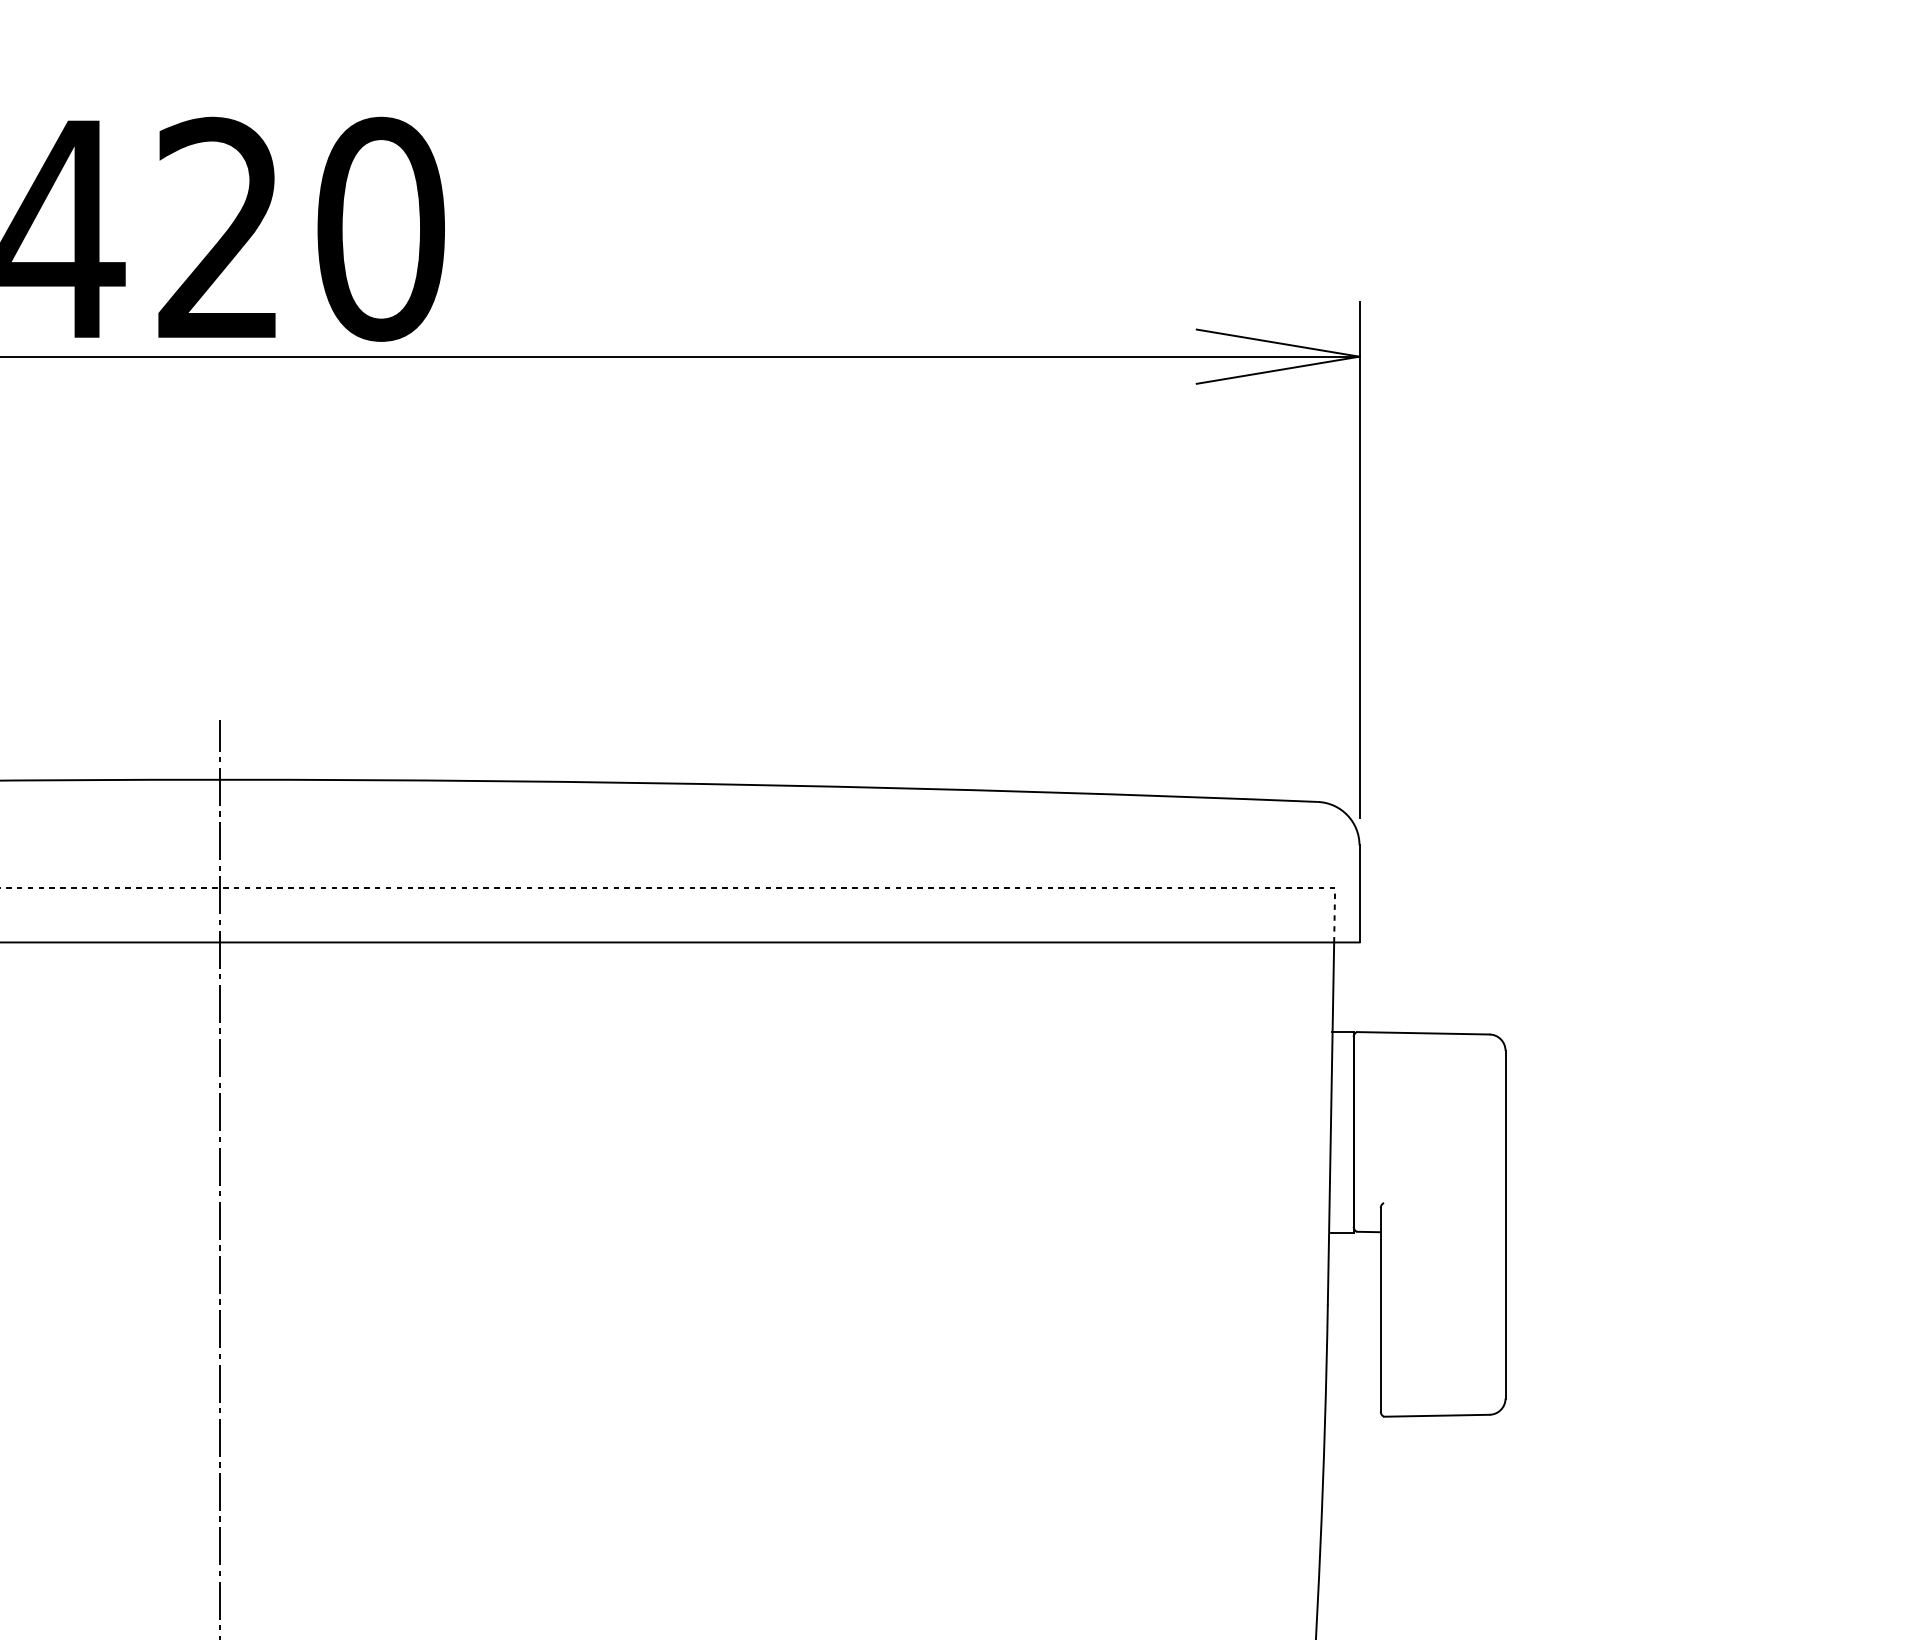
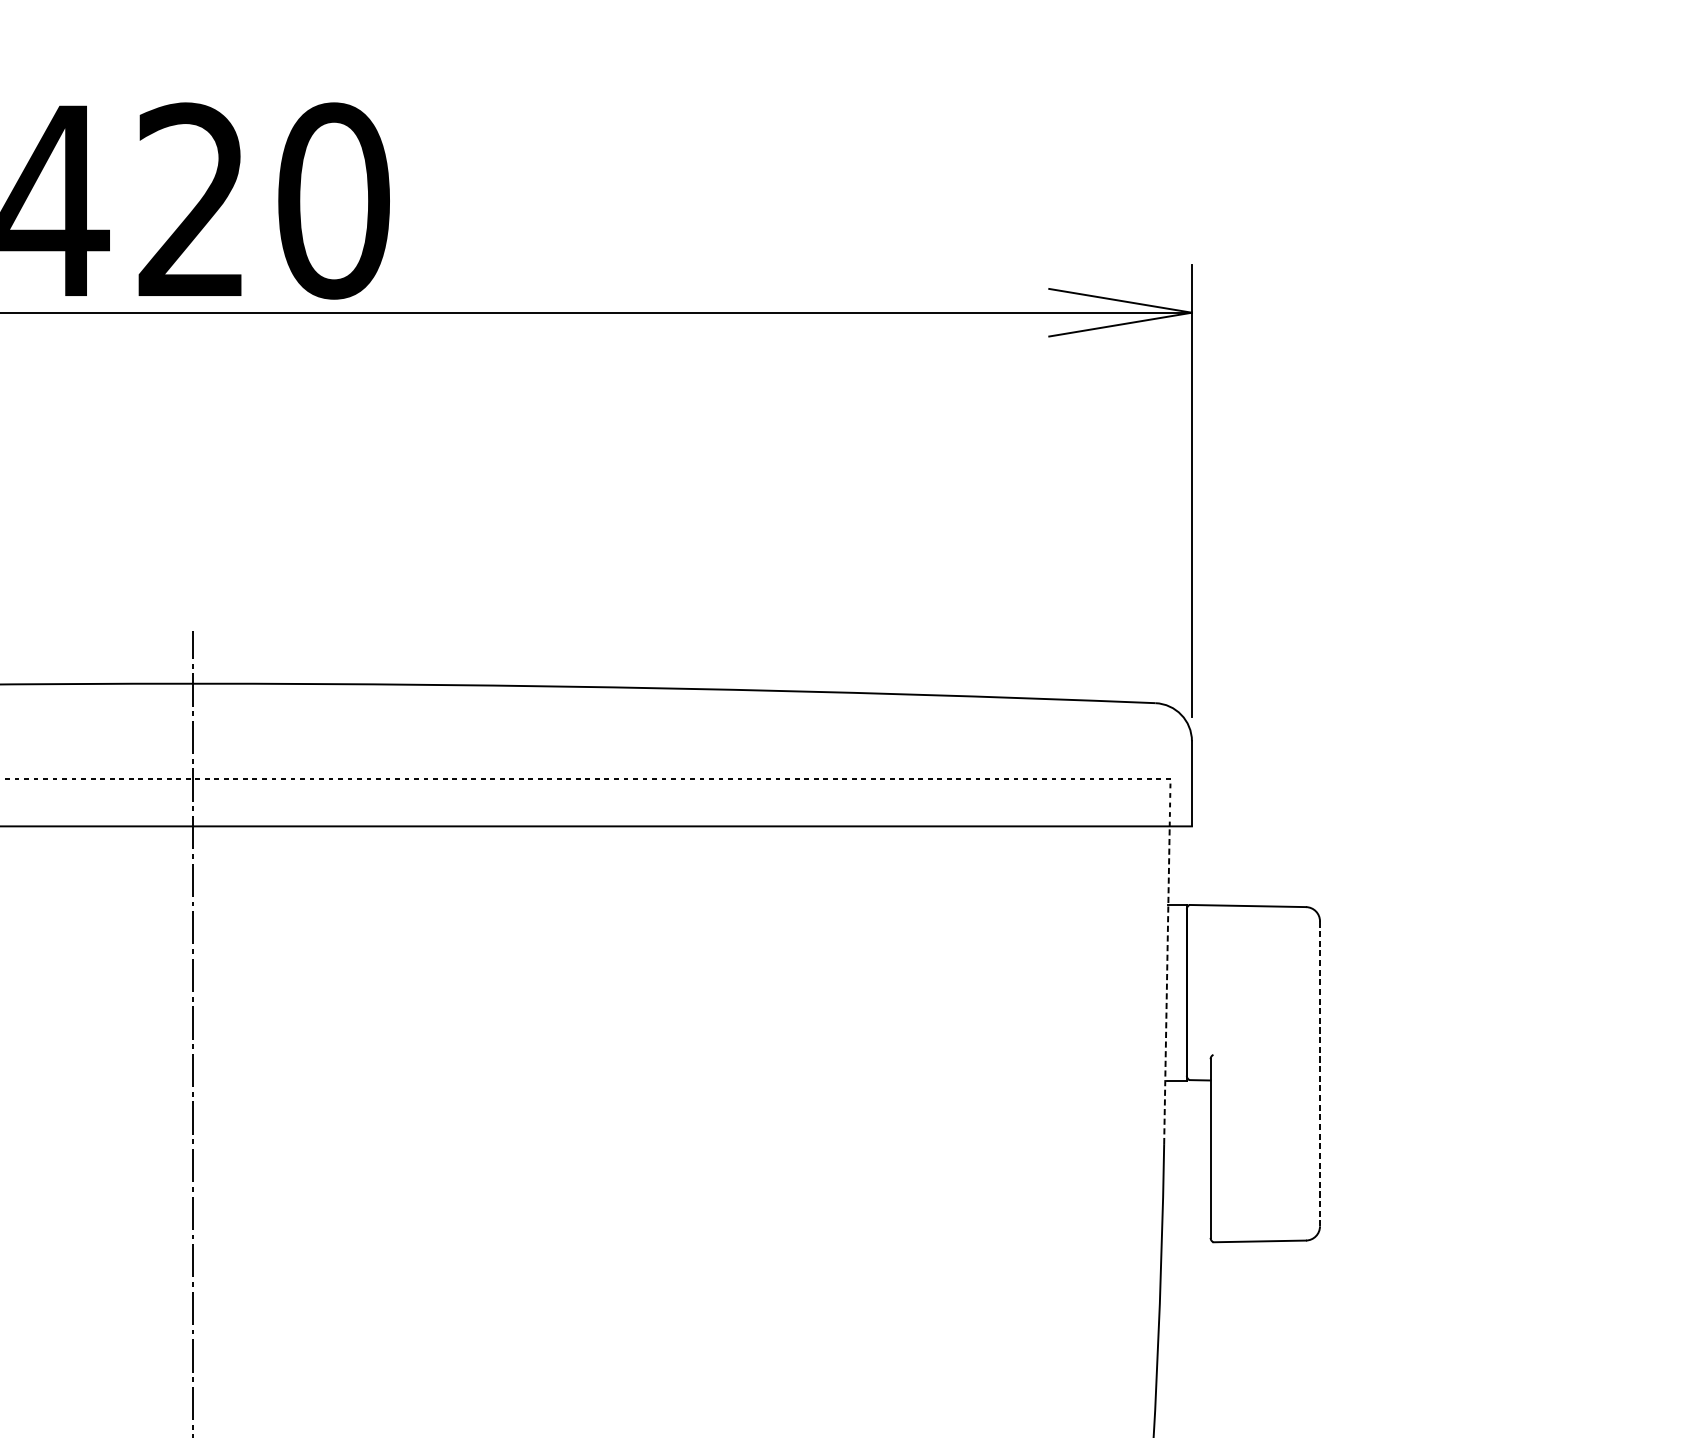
line: (1331, 1123) -> (1167, 985), solid -> dashed
line: (1505, 1224) -> (1319, 1073), solid -> dashed

